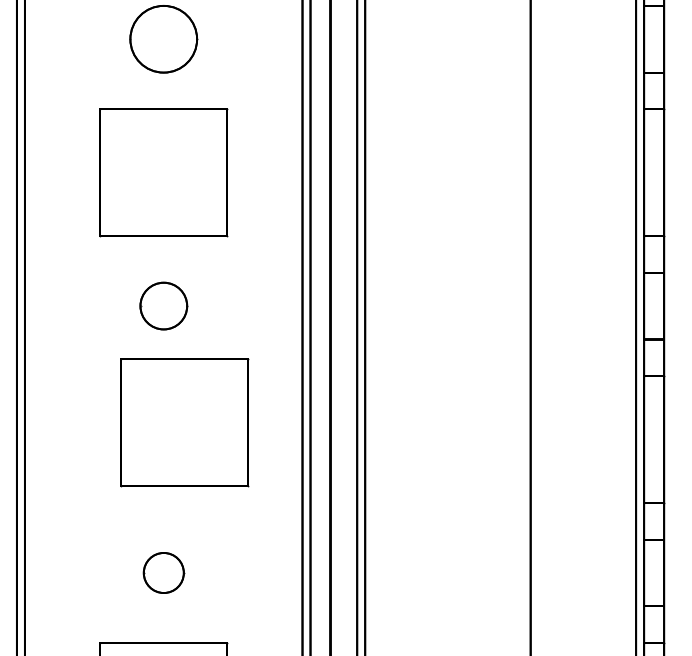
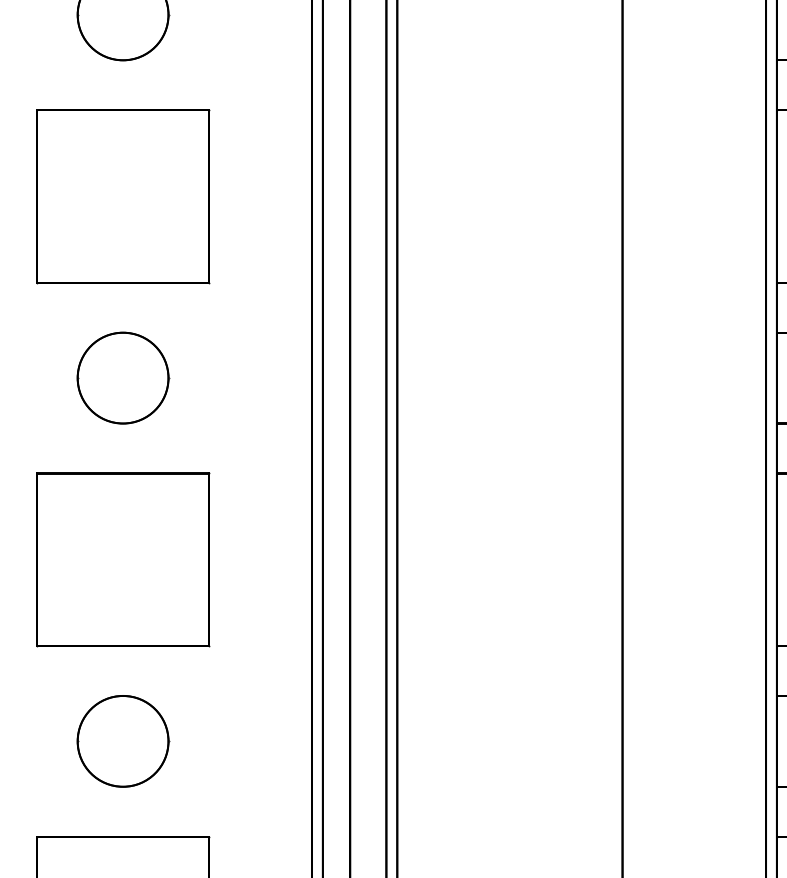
part: (163, 305) -> (122, 377), size x1.43
part: (184, 422) -> (122, 559), moved
part: (163, 572) -> (122, 740), size x1.67

